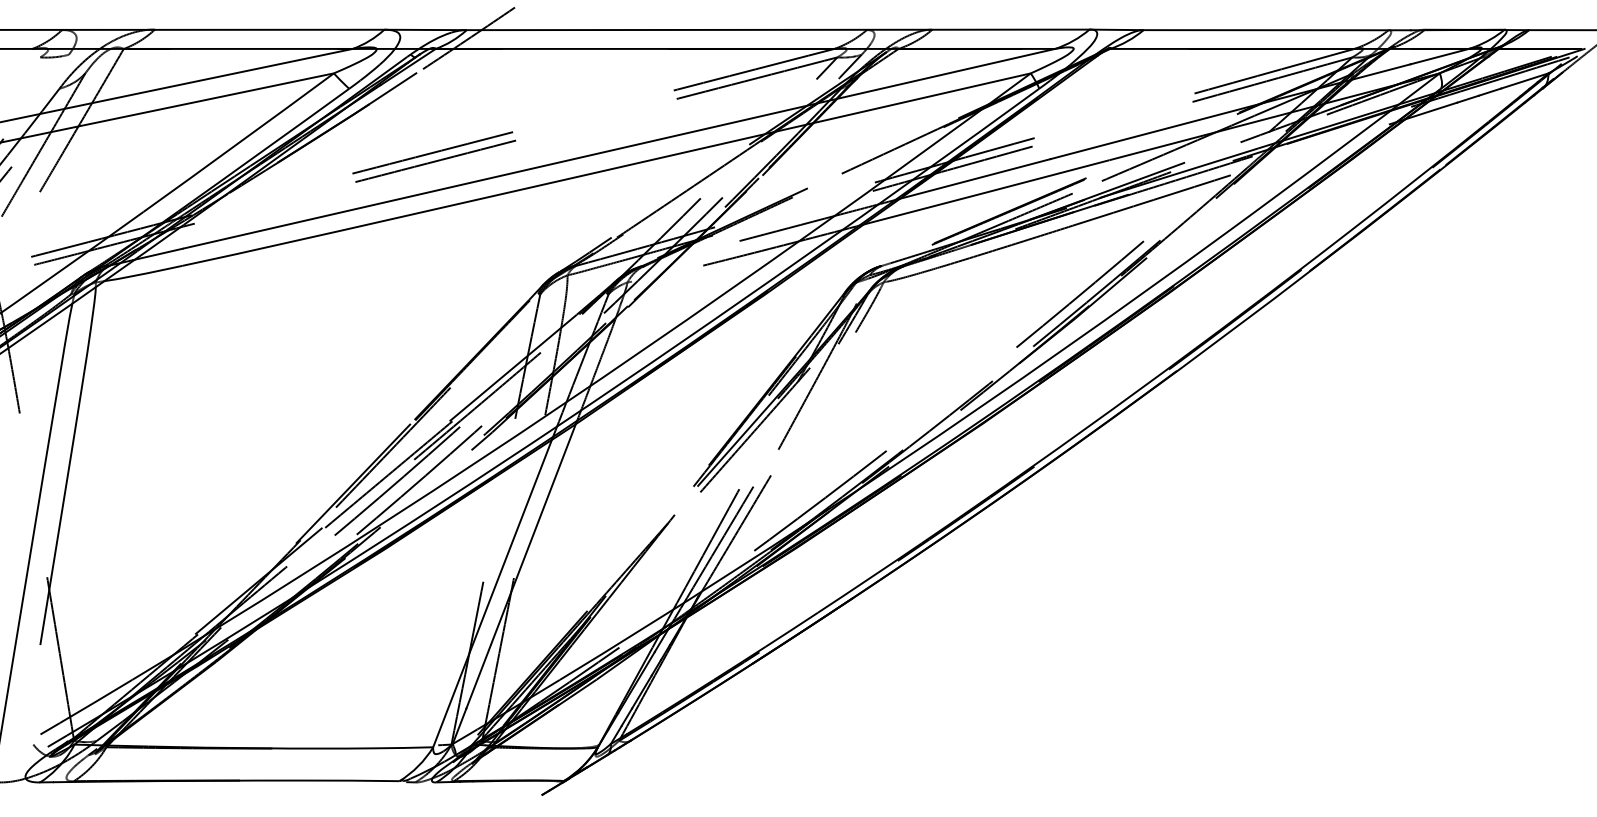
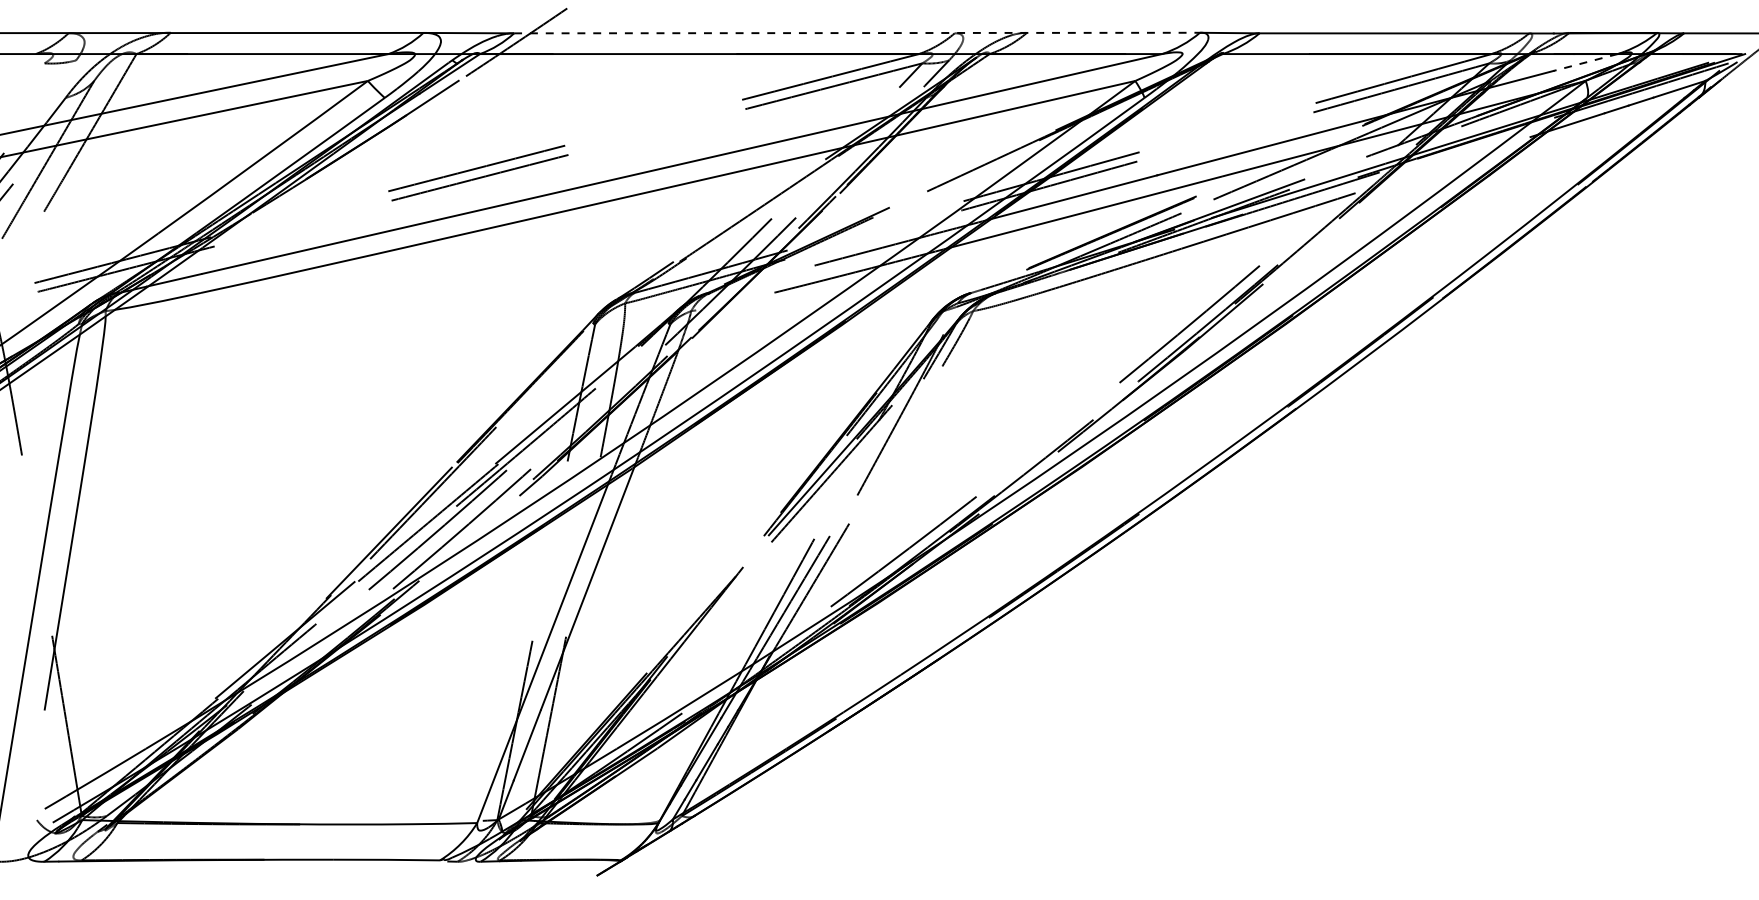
line: (778, 30) -> (857, 33), solid -> dashed
line: (1439, 56) -> (1585, 62), solid -> dashed

